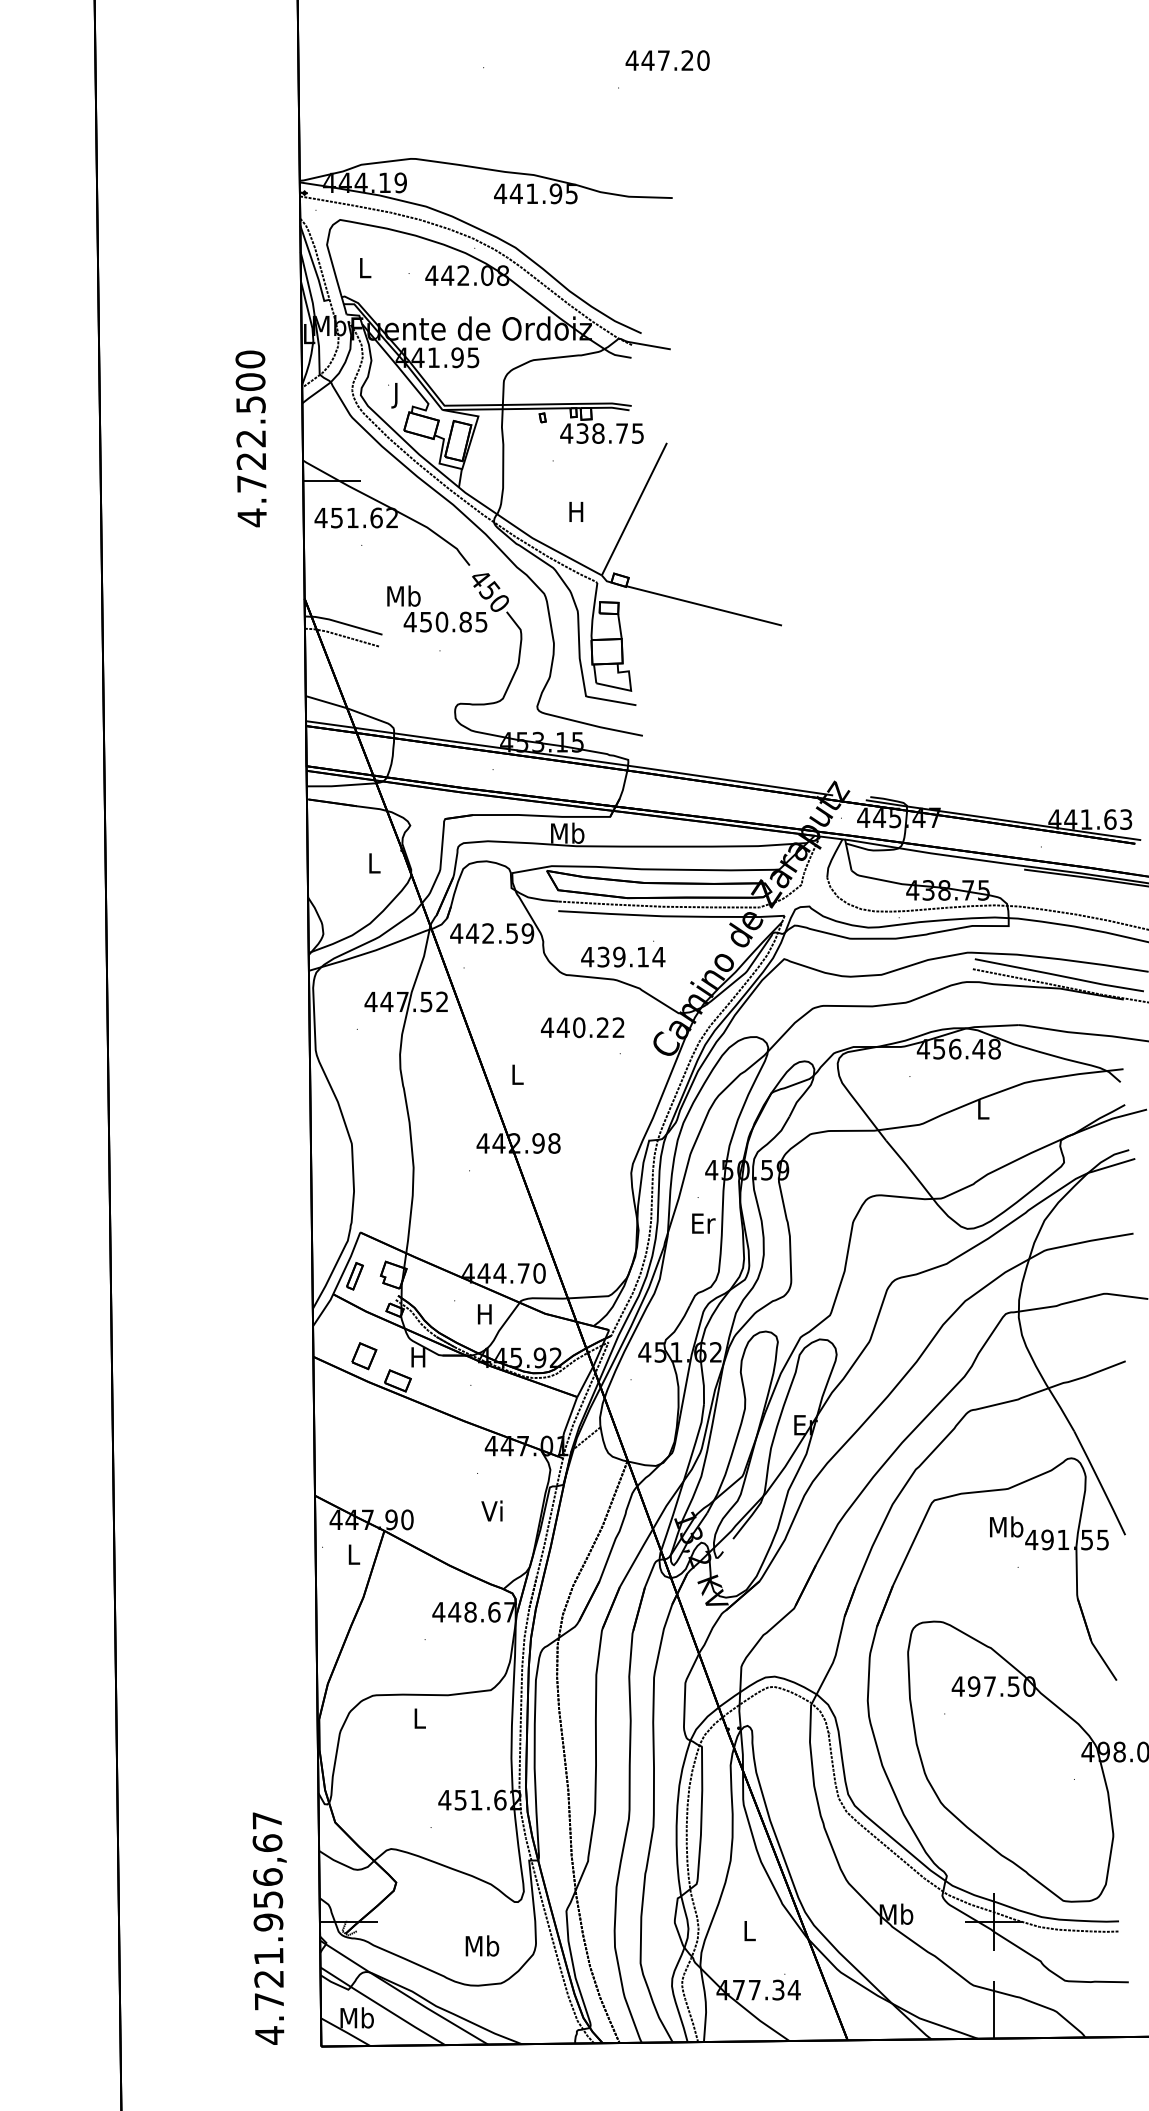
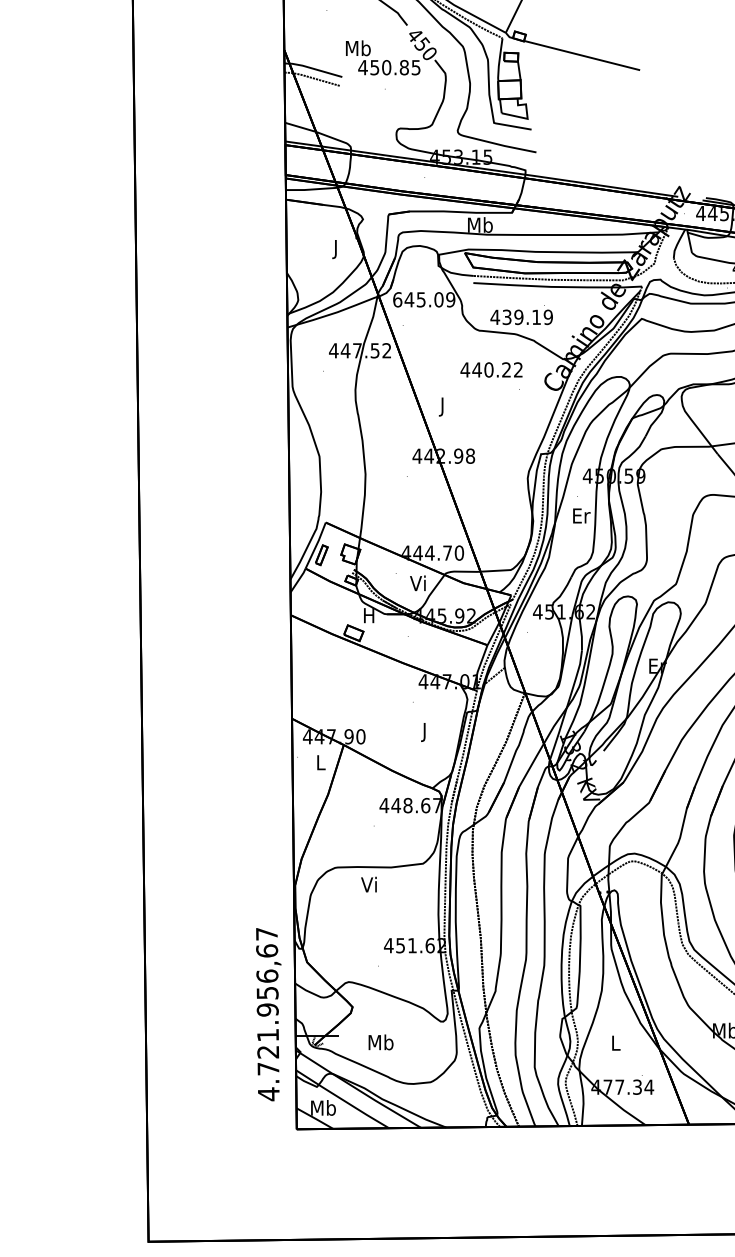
text: (374, 865) -> (336, 249), L -> J
text: (484, 933) -> (418, 299), 442.59 -> 645.09
text: (658, 956) -> (548, 316), 439.14 -> 439.19
text: (517, 1077) -> (442, 407), L -> J
text: (483, 1313) -> (417, 582), H -> Vi
part: (364, 1356) -> (328, 615), removed
text: (491, 1513) -> (423, 732), Vi -> J
text: (417, 1717) -> (368, 884), L -> Vi
text: (269, 1928) -> (268, 1014), moved
text: (482, 1945) -> (381, 1042), moved

